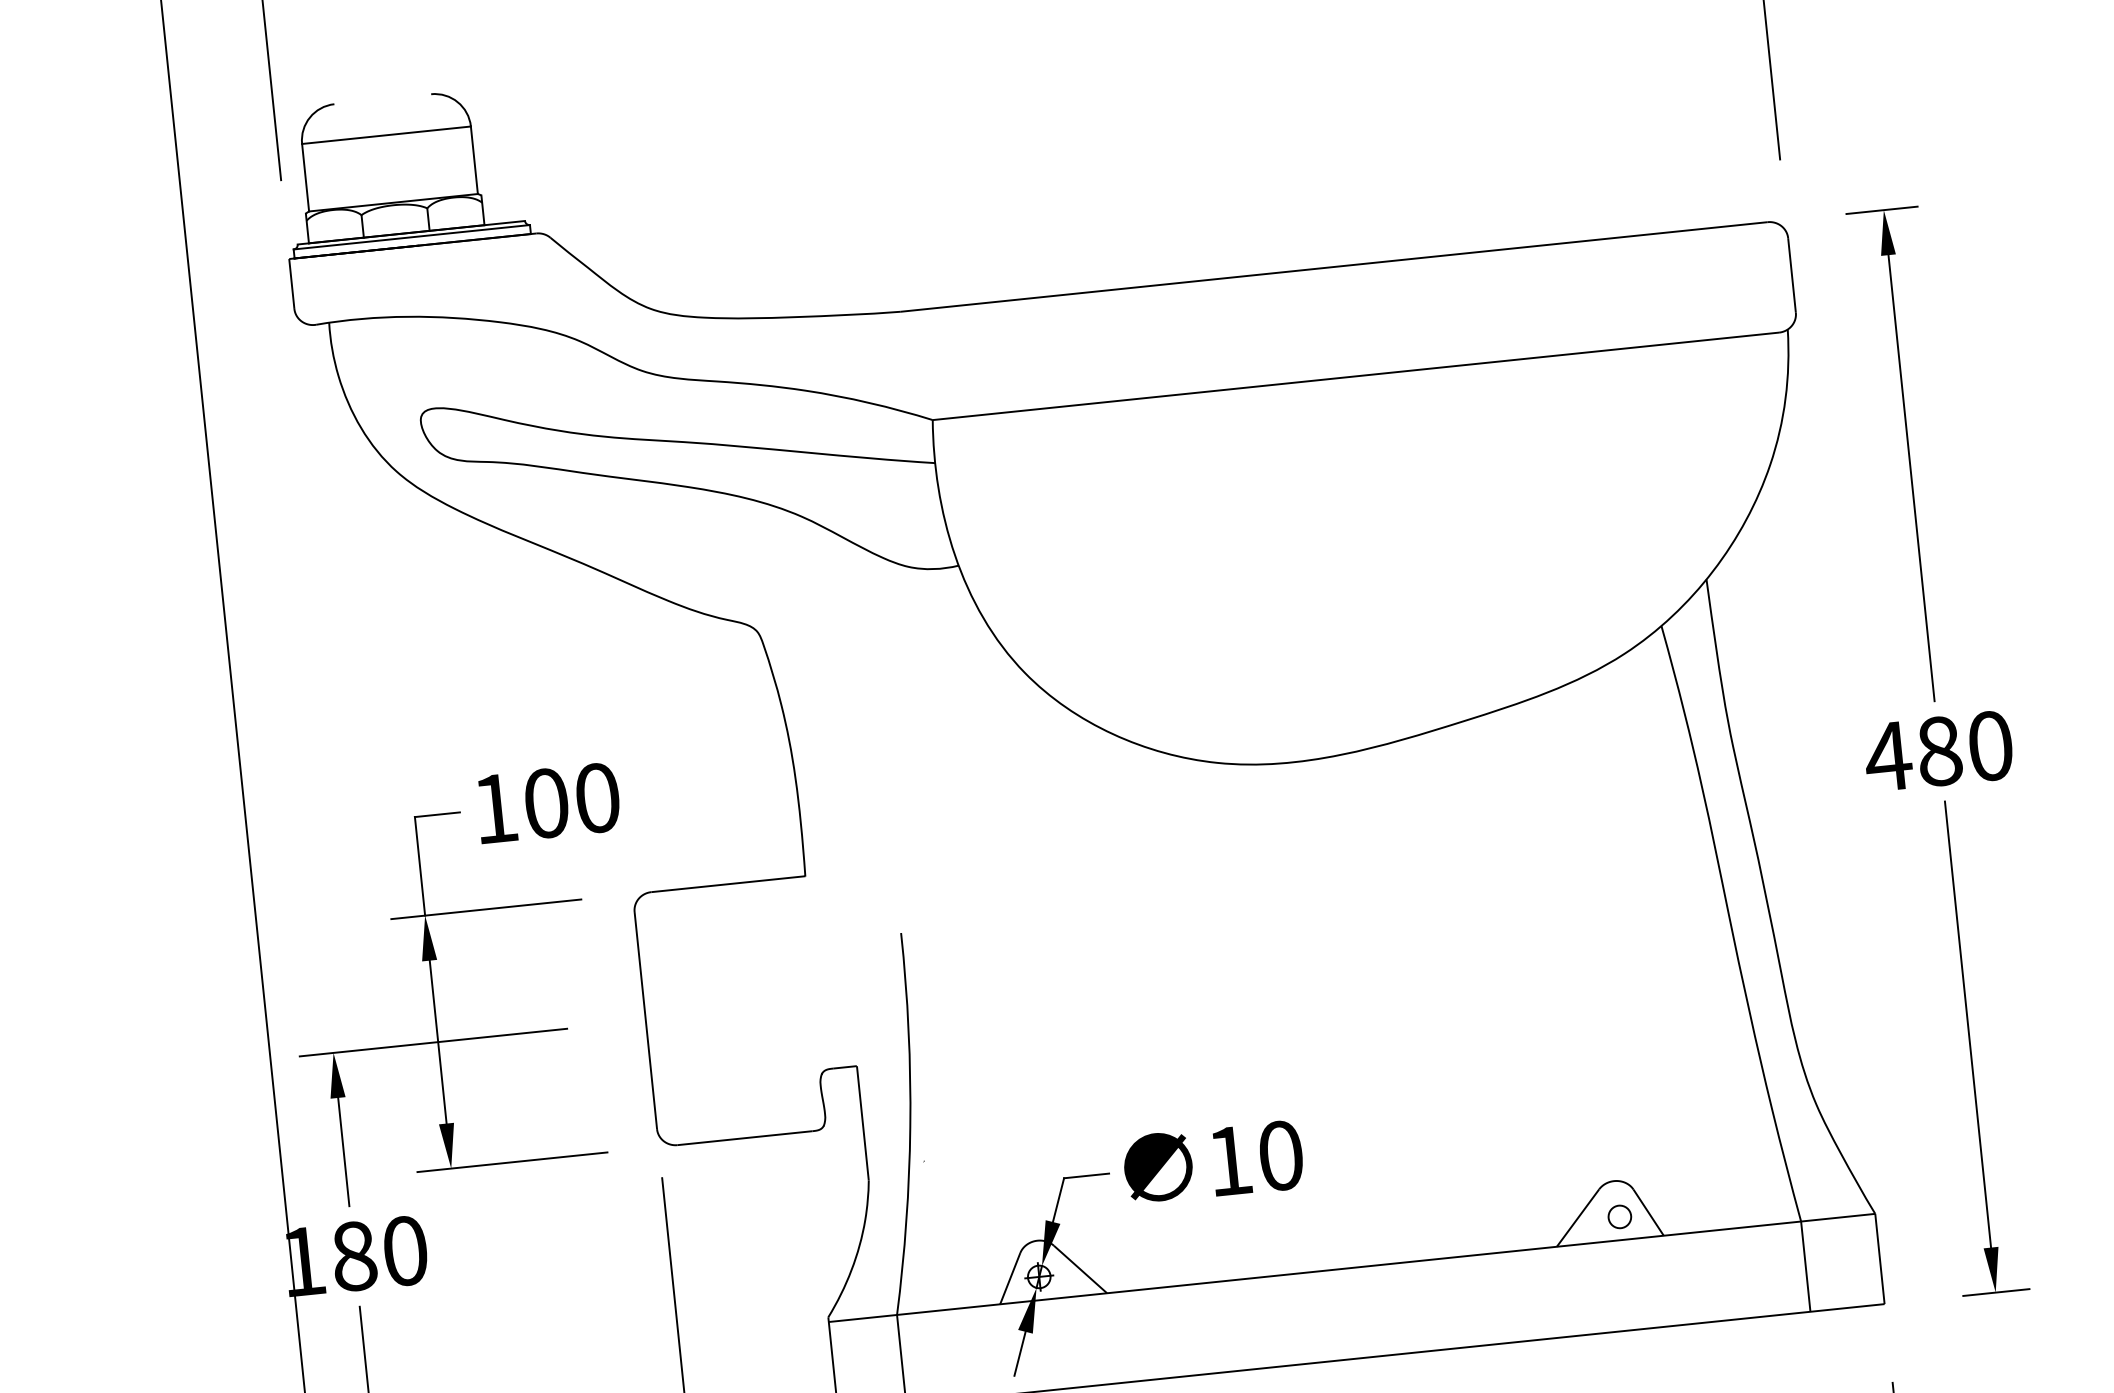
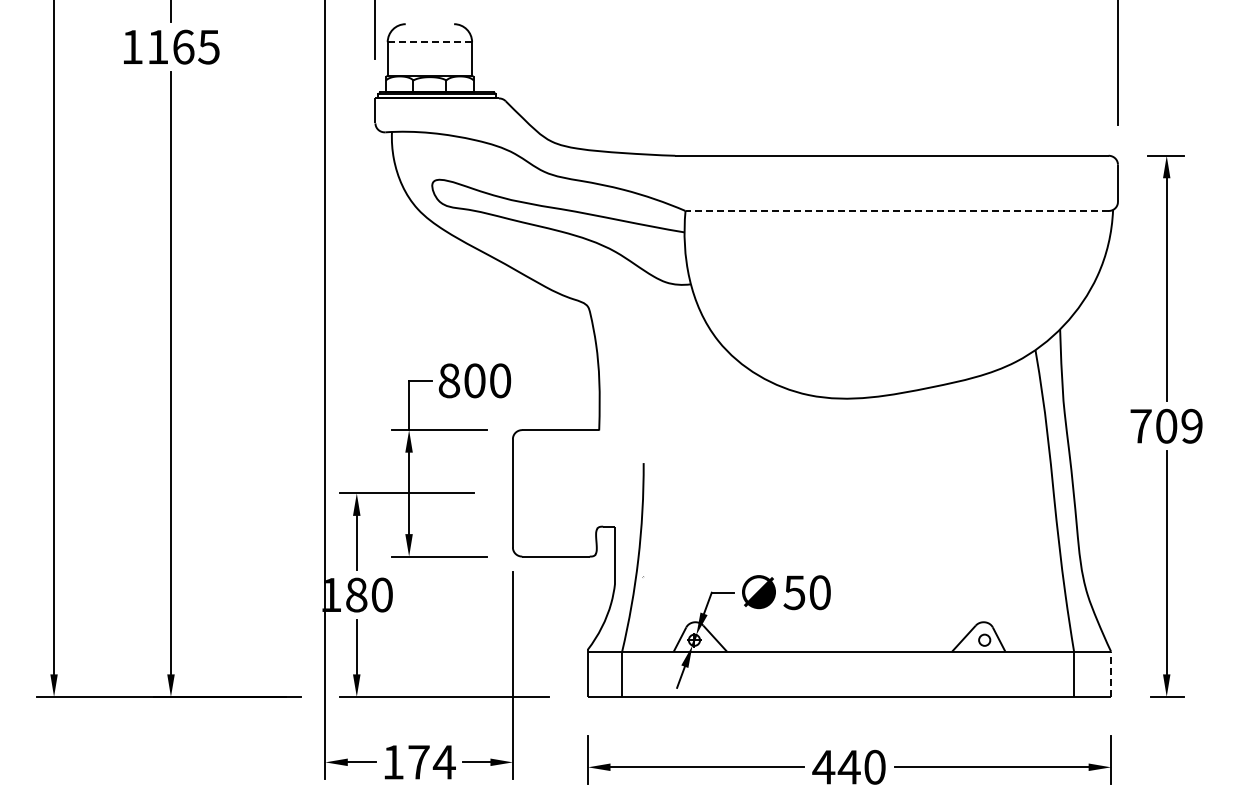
line: (387, 135) -> (430, 42), solid -> dashed
line: (1356, 375) -> (897, 210), solid -> dashed
text: (1937, 749) -> (1165, 425), 480 -> 709
text: (495, 807) -> (449, 380), 100 -> 800
text: (1229, 1160) -> (794, 592), 10 -> 50
line: (1880, 1259) -> (1111, 674), solid -> dashed

